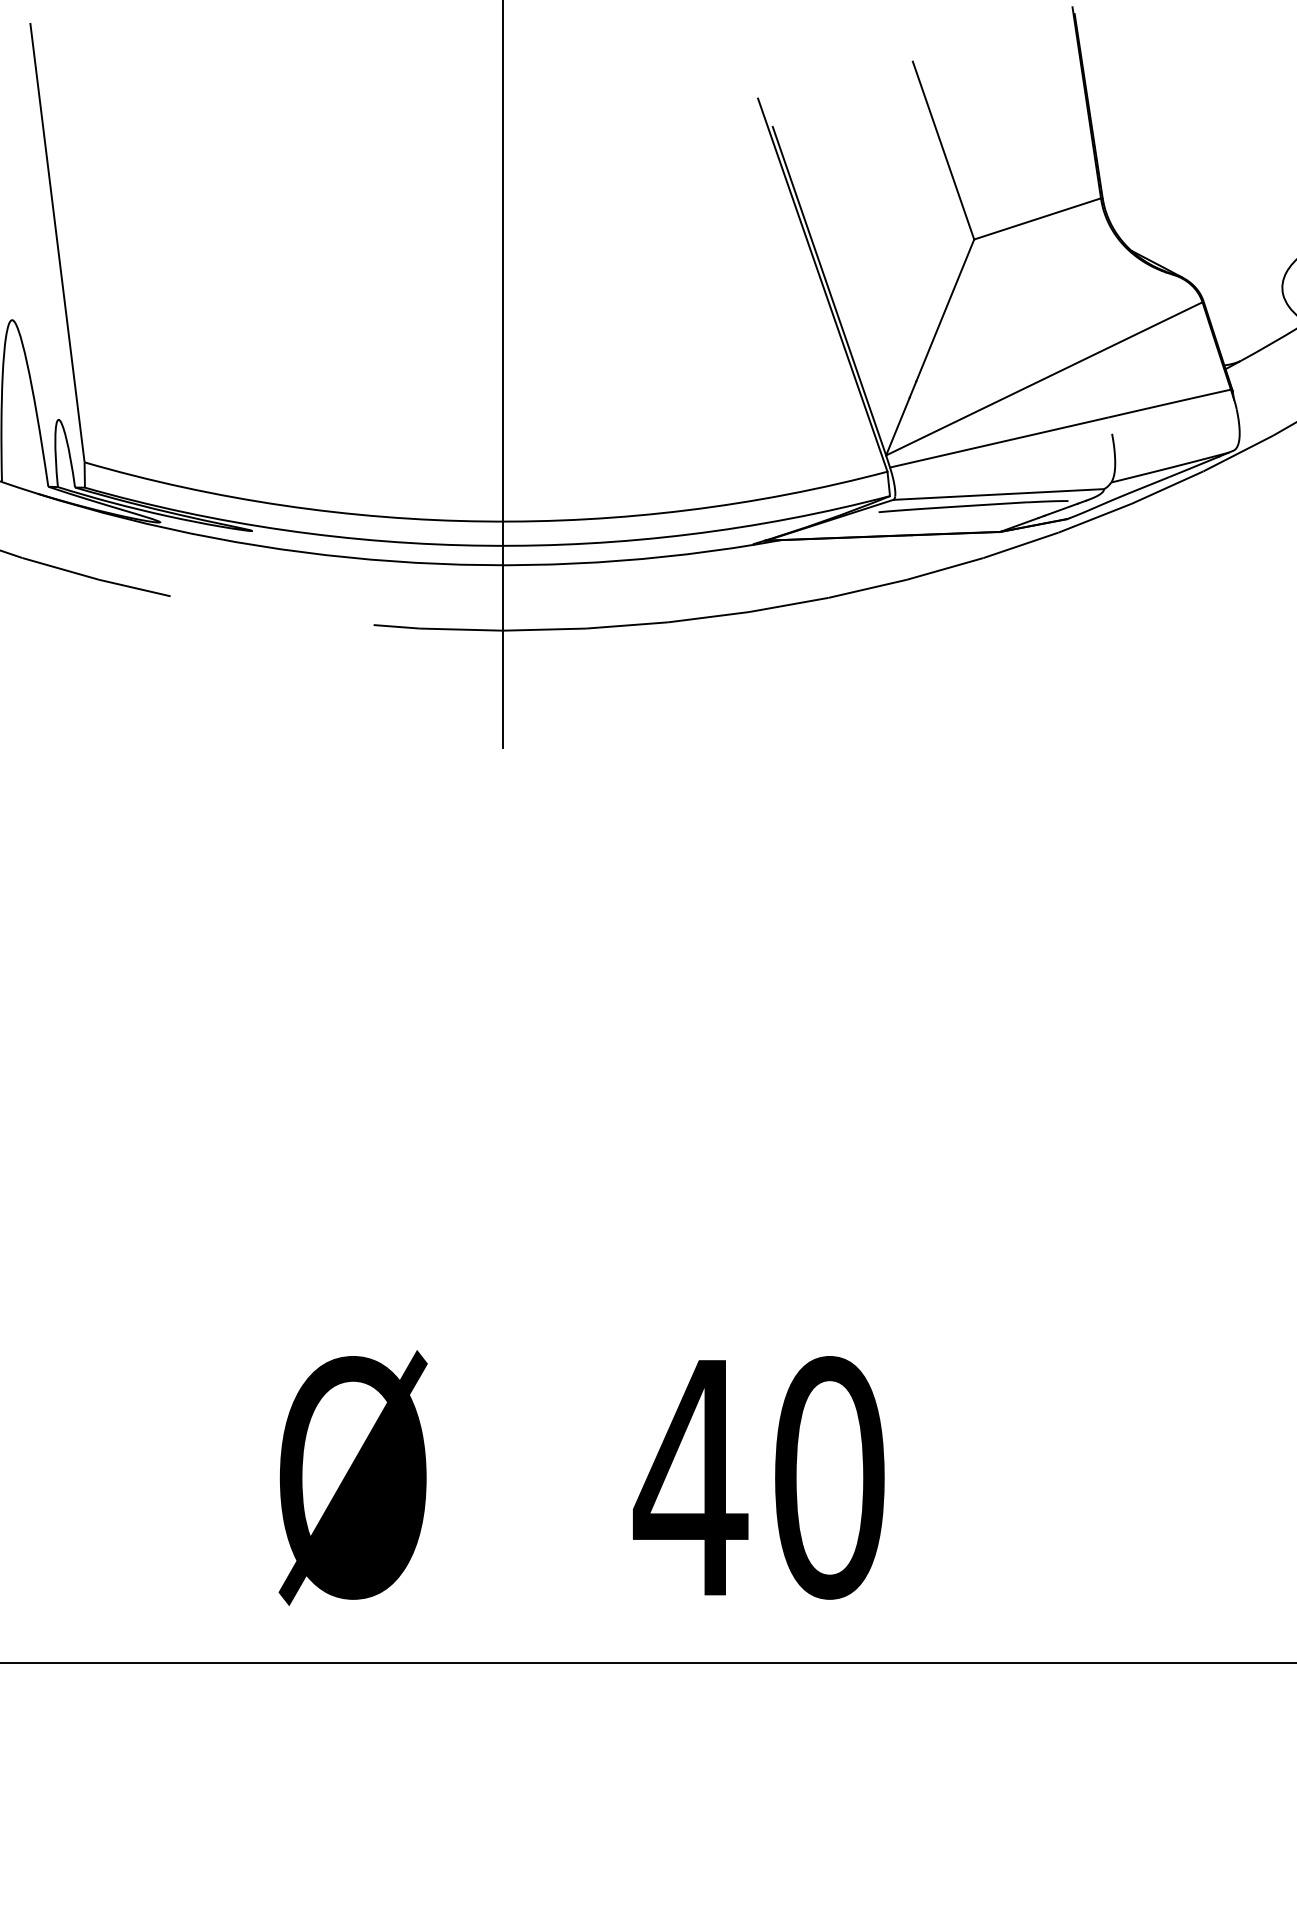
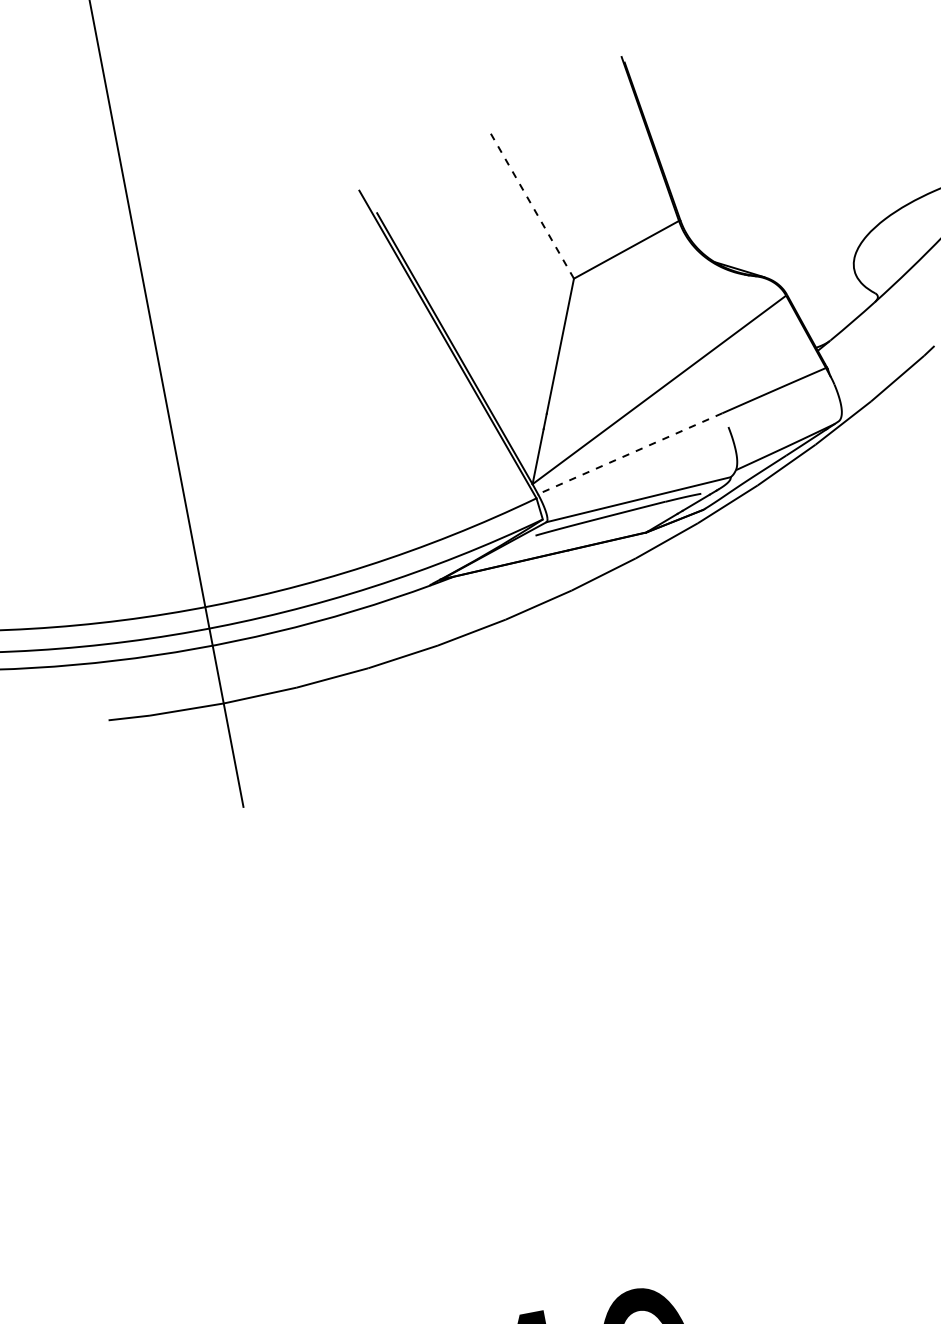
line: (943, 150) -> (531, 205), solid -> dashed
line: (999, 442) -> (630, 453), solid -> dashed

